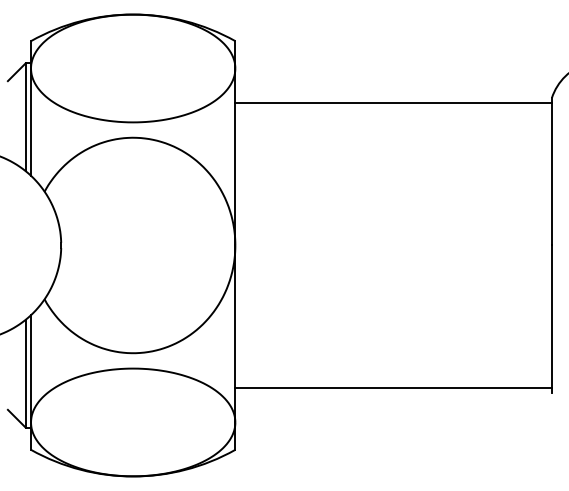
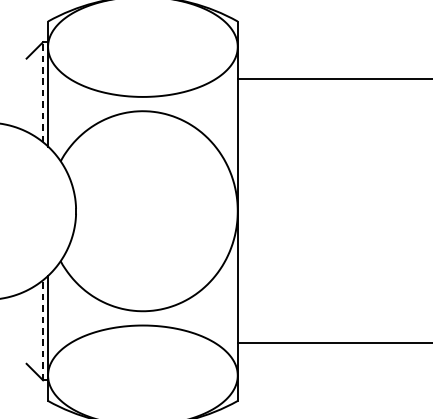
line: (25, 117) -> (42, 92), solid -> dashed
line: (25, 373) -> (42, 330), solid -> dashed

